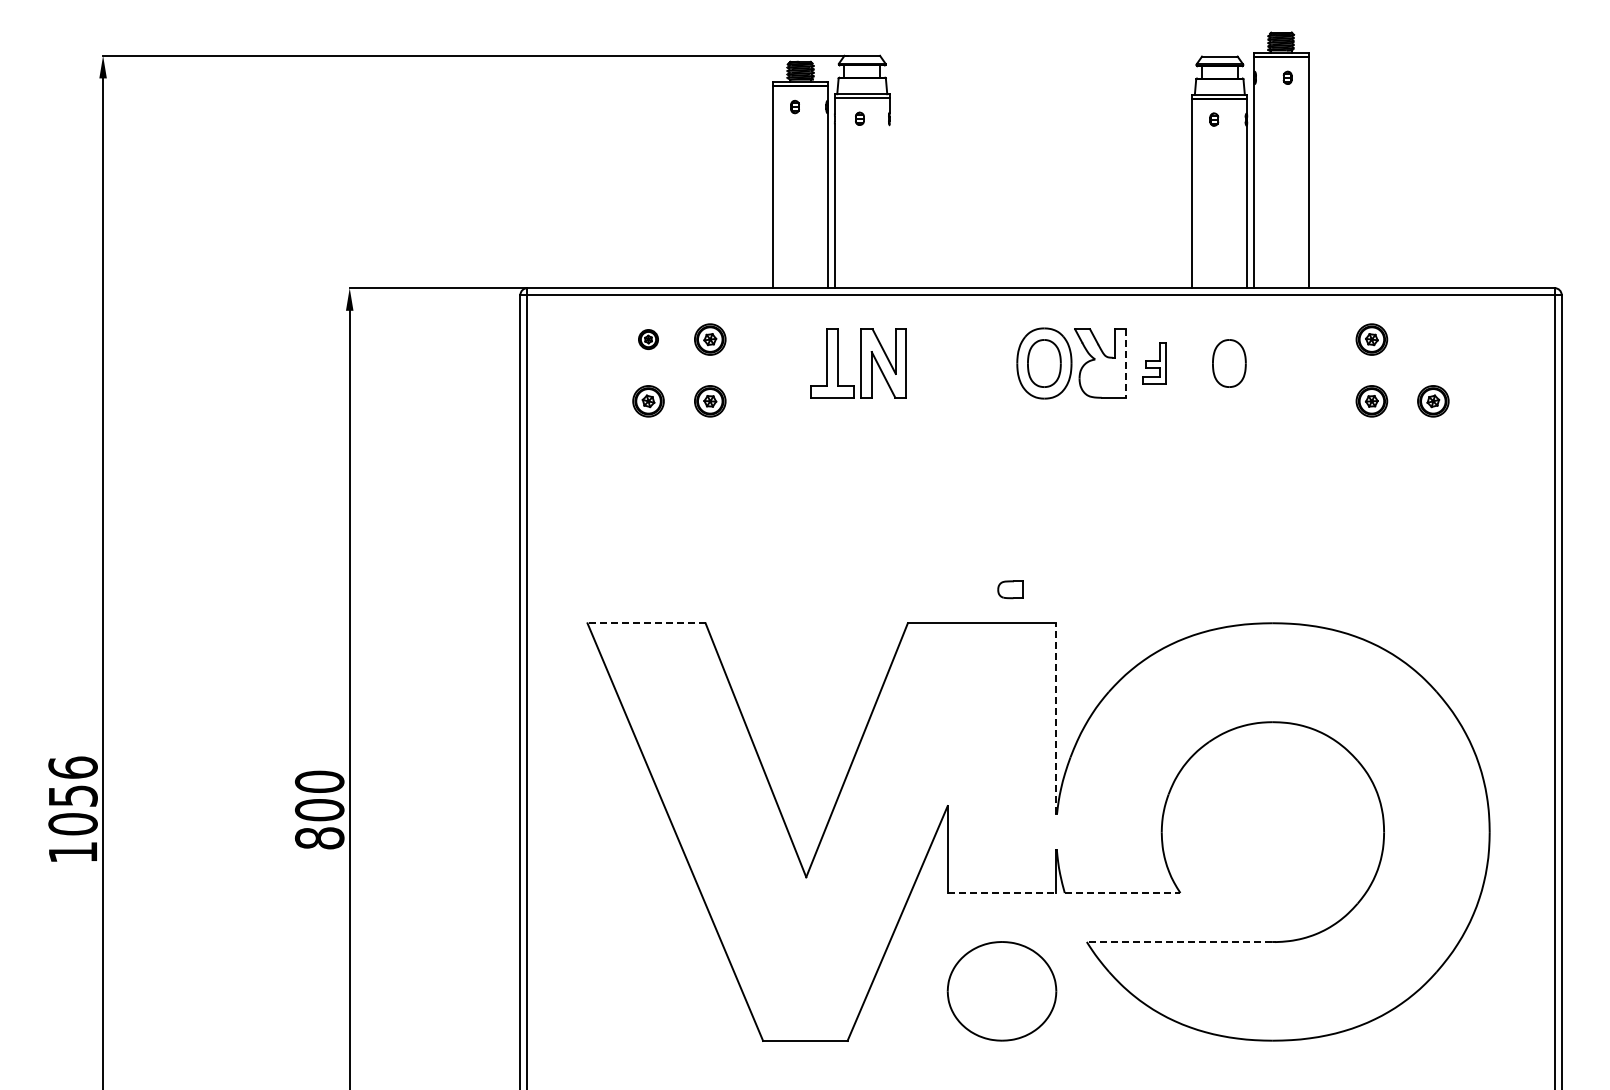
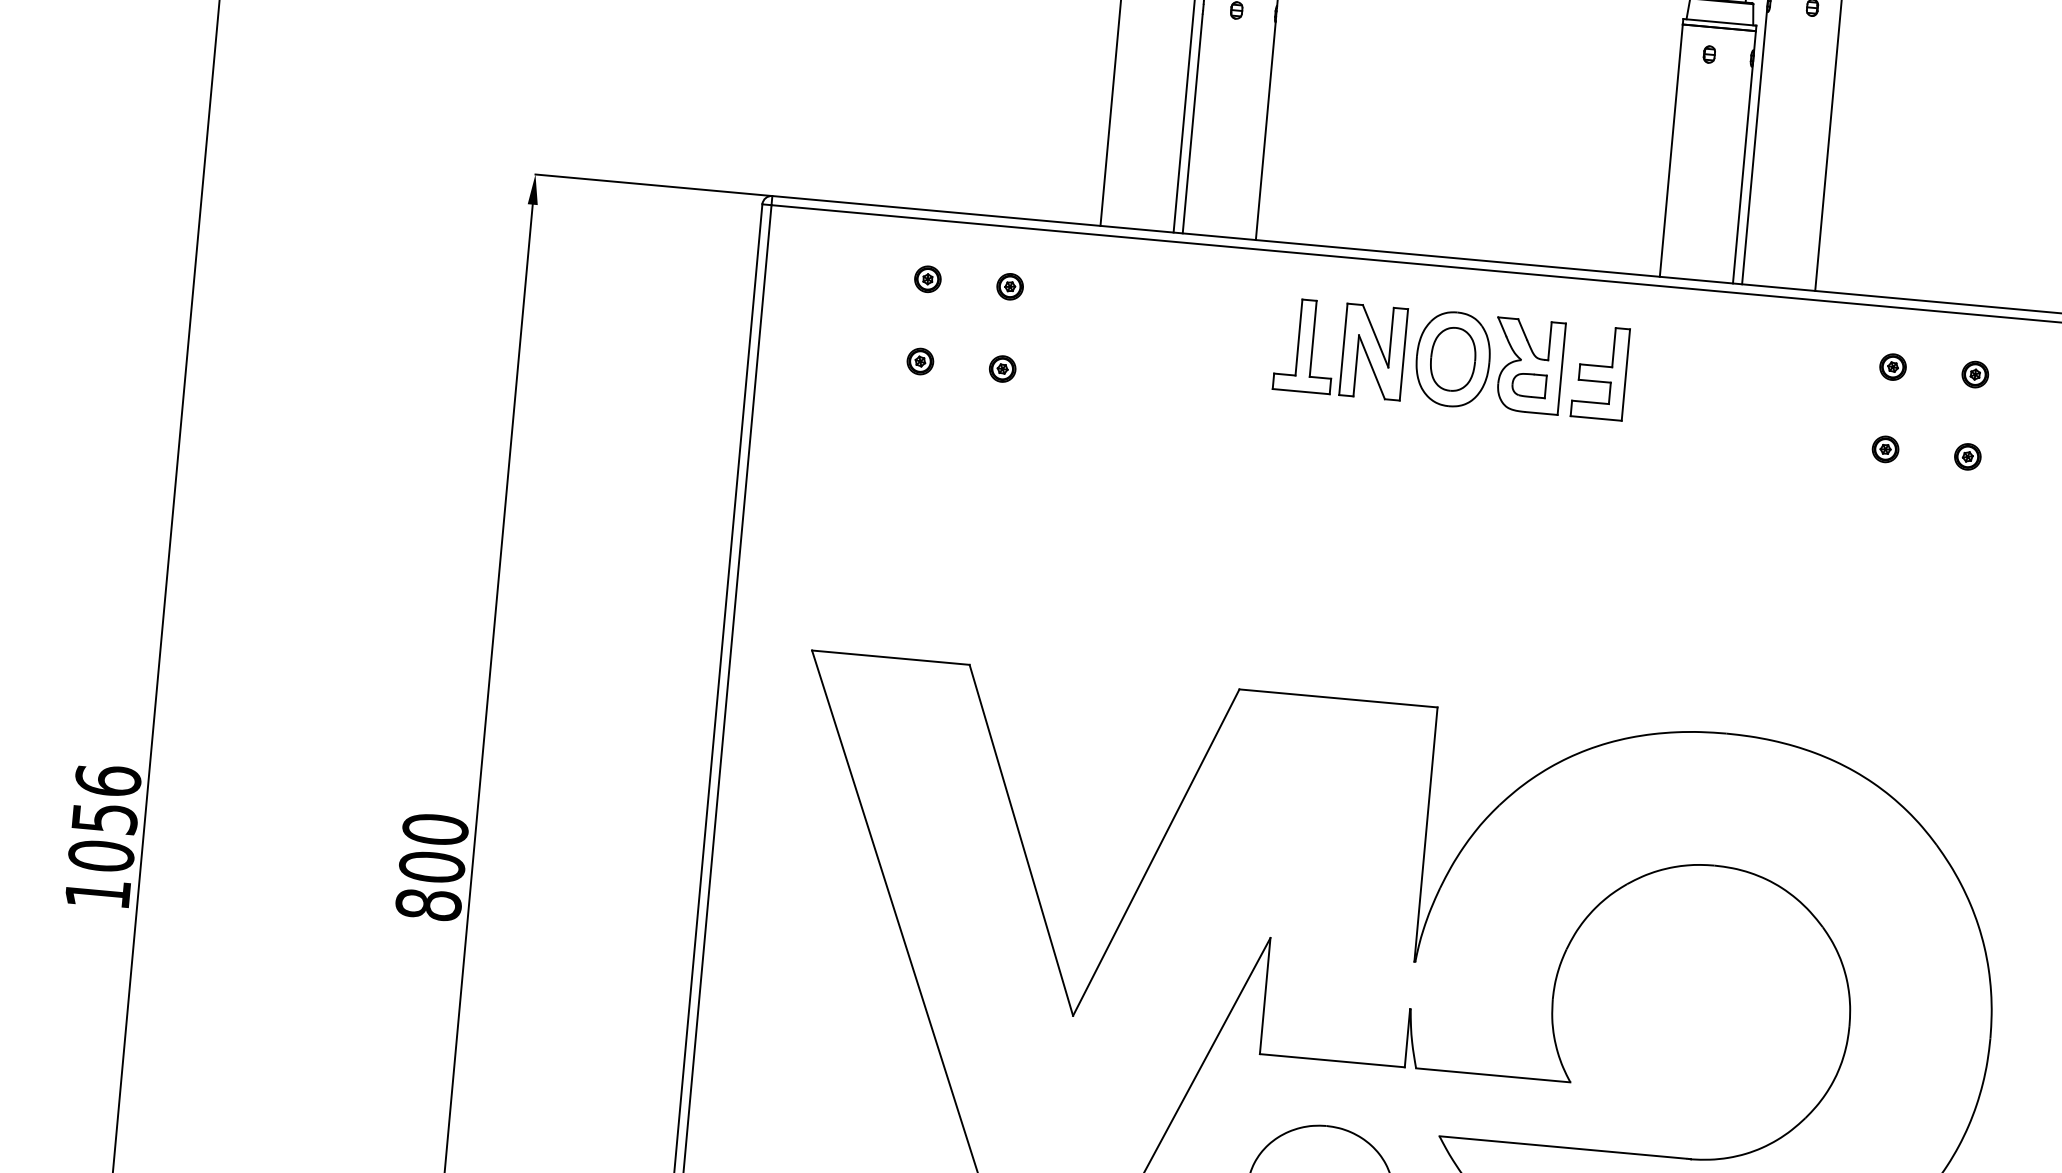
line: (889, 206) -> (1265, 131), added
part: (709, 339) -> (1009, 286), size x0.62
part: (1371, 339) -> (1892, 367), size x0.62
part: (1433, 339) -> (1975, 374), added
part: (858, 363) -> (1339, 349), moved
part: (1154, 363) -> (1600, 372), size x1.67
part: (1229, 363) -> (1700, 381), removed
line: (1125, 364) -> (1561, 370), dashed -> solid
part: (648, 400) -> (920, 360), size x0.62
part: (709, 400) -> (1001, 368), size x0.62
part: (1371, 400) -> (1885, 448), size x0.62
part: (1433, 400) -> (1967, 455), size x0.62
part: (1010, 589) -> (1528, 385), moved
line: (646, 623) -> (890, 657), dashed -> solid
line: (1056, 718) -> (1426, 834), dashed -> solid
line: (1002, 893) -> (1332, 1061), dashed -> solid
line: (1122, 893) -> (1493, 1075), dashed -> solid
line: (1179, 941) -> (1563, 1146), dashed -> solid

